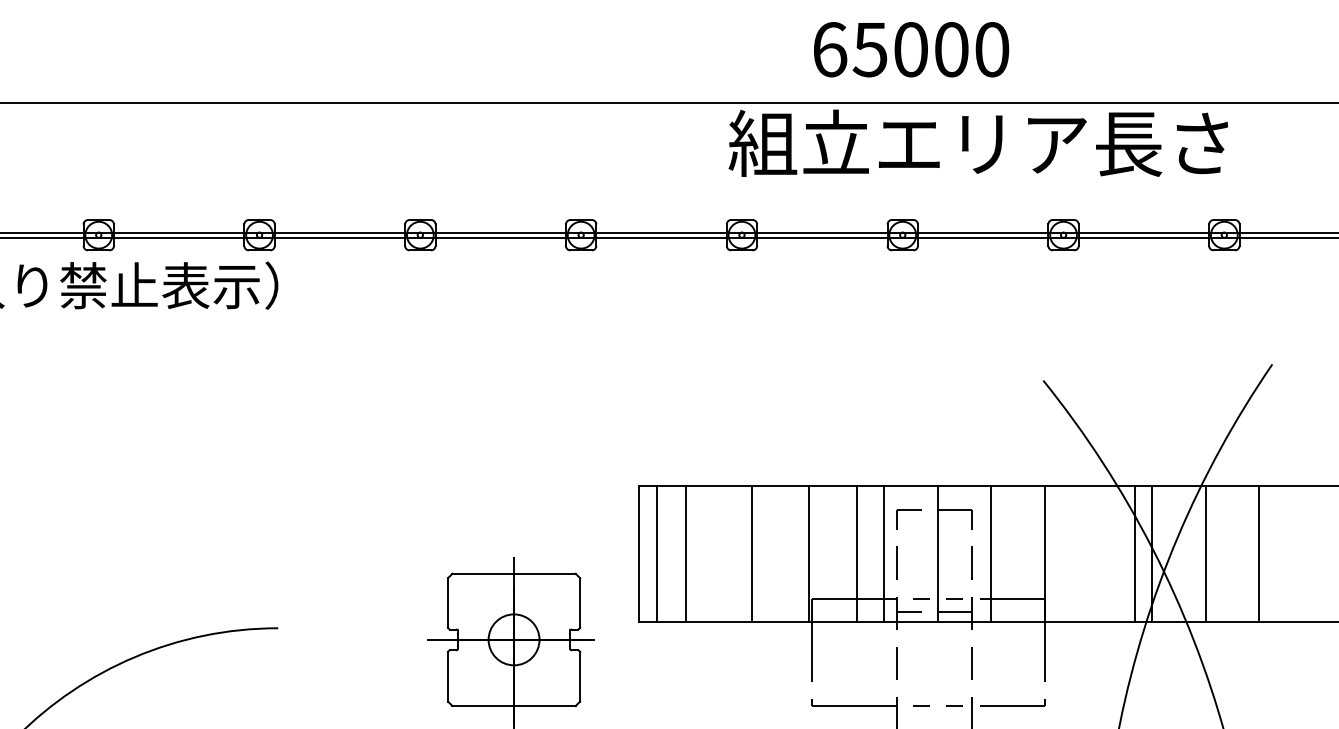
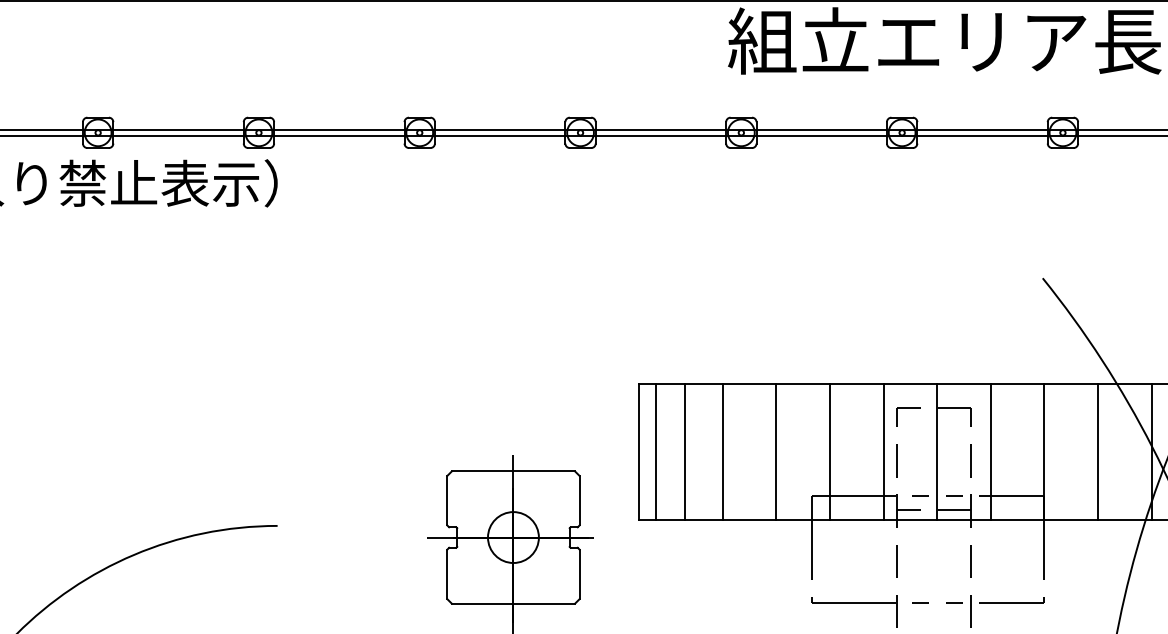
line: (752, 553) -> (722, 451), moved
line: (809, 553) -> (776, 451), moved
line: (856, 553) -> (829, 451), moved
line: (1134, 553) -> (1097, 451), moved

